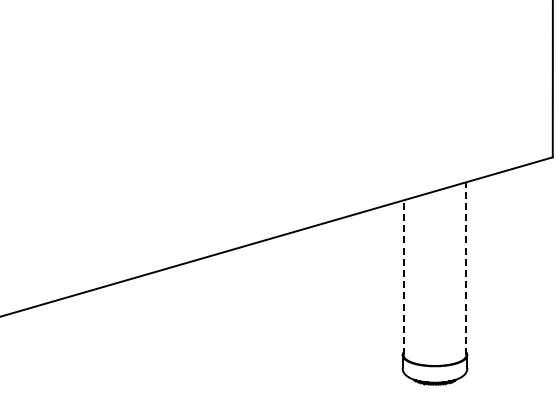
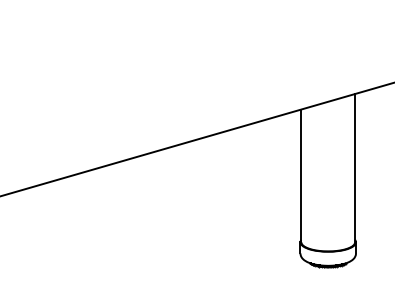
line: (466, 268) -> (355, 167), dashed -> solid
line: (403, 277) -> (301, 175), dashed -> solid

